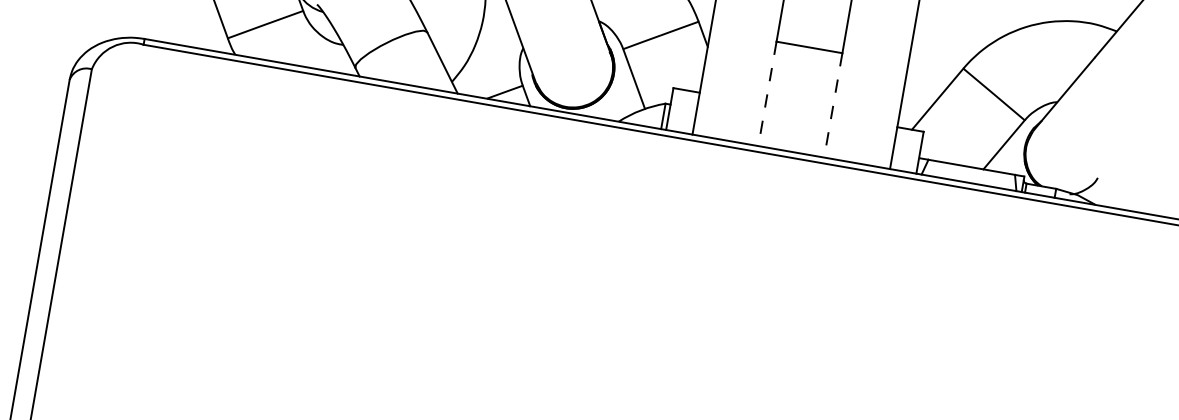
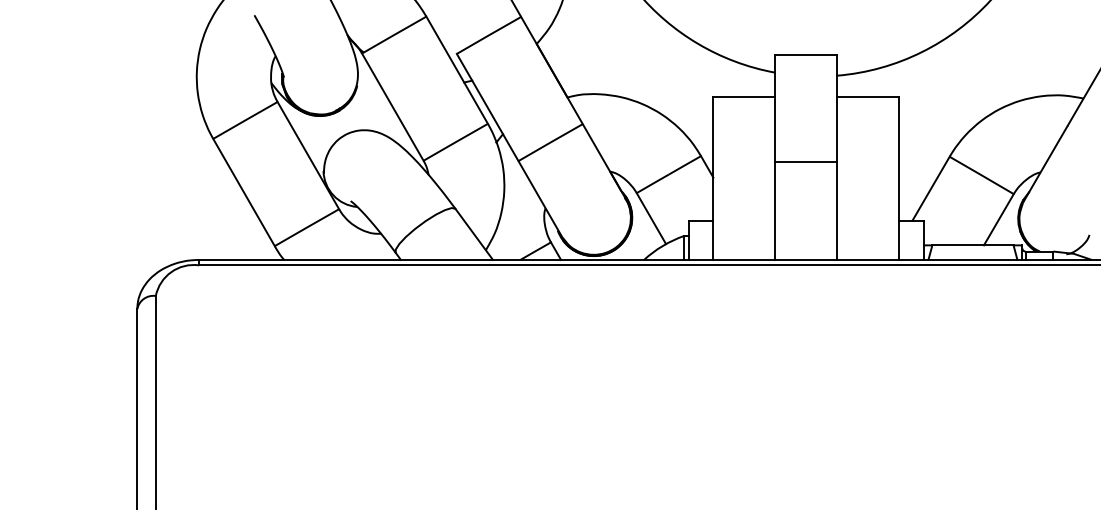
line: (767, 93) -> (775, 210), dashed -> solid
line: (832, 104) -> (836, 210), dashed -> solid

